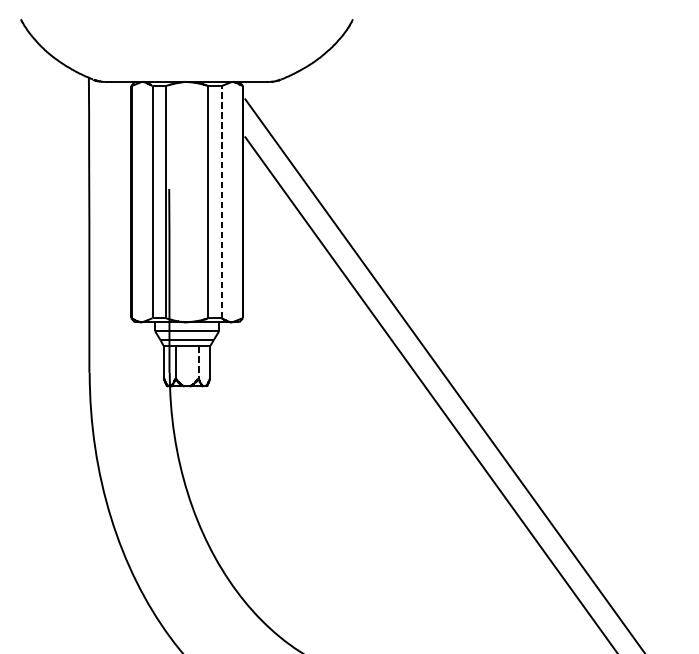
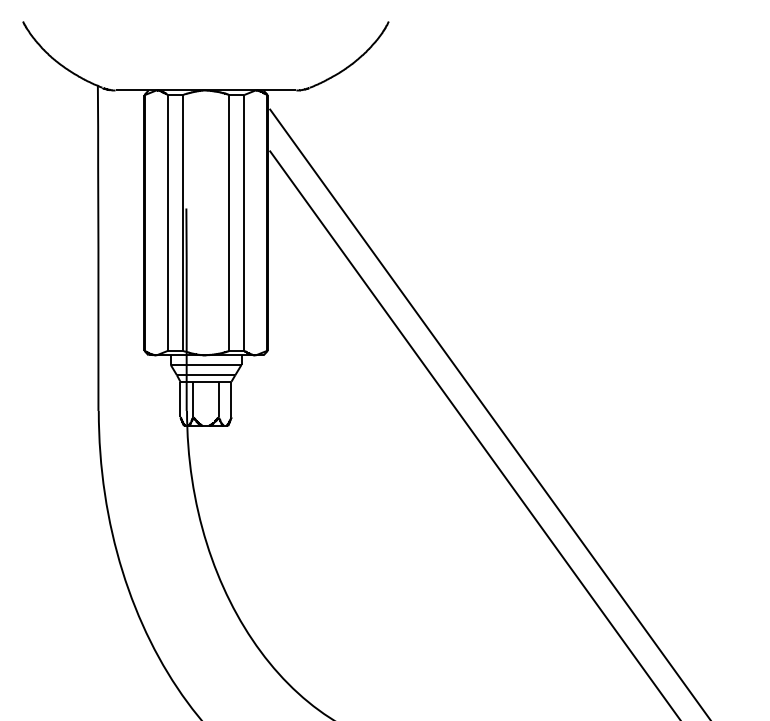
line: (221, 201) -> (244, 222), dashed -> solid
line: (198, 362) -> (218, 399), dashed -> solid

